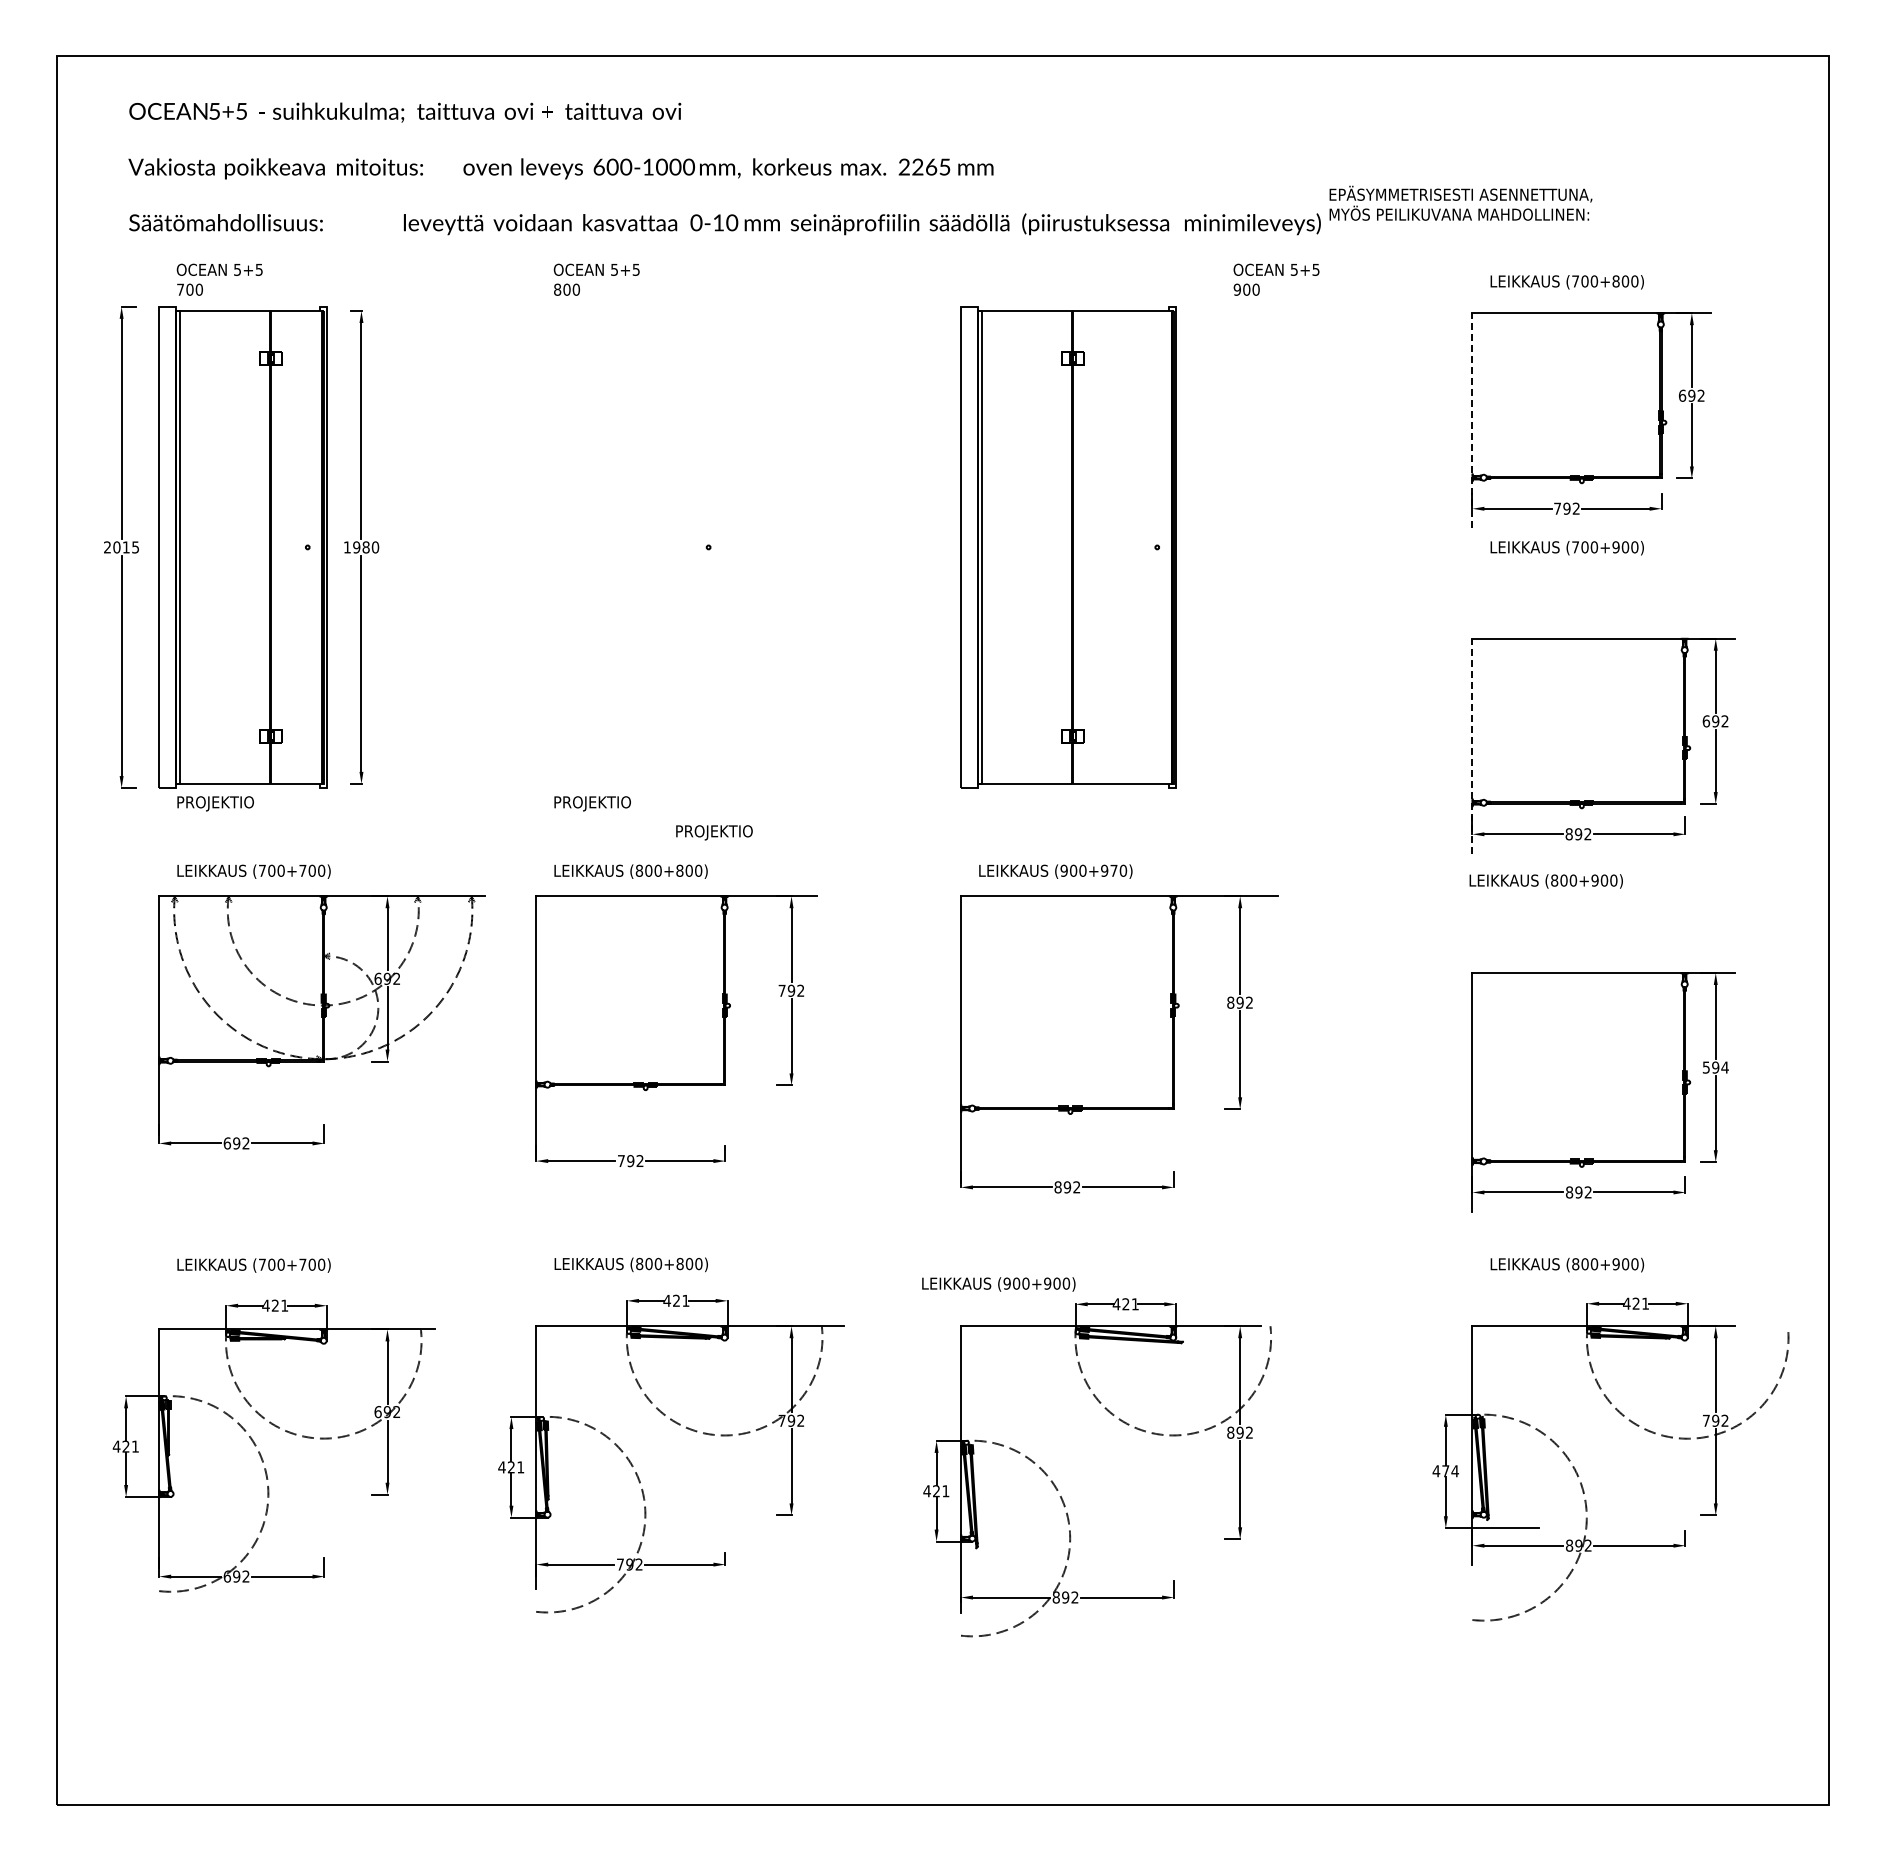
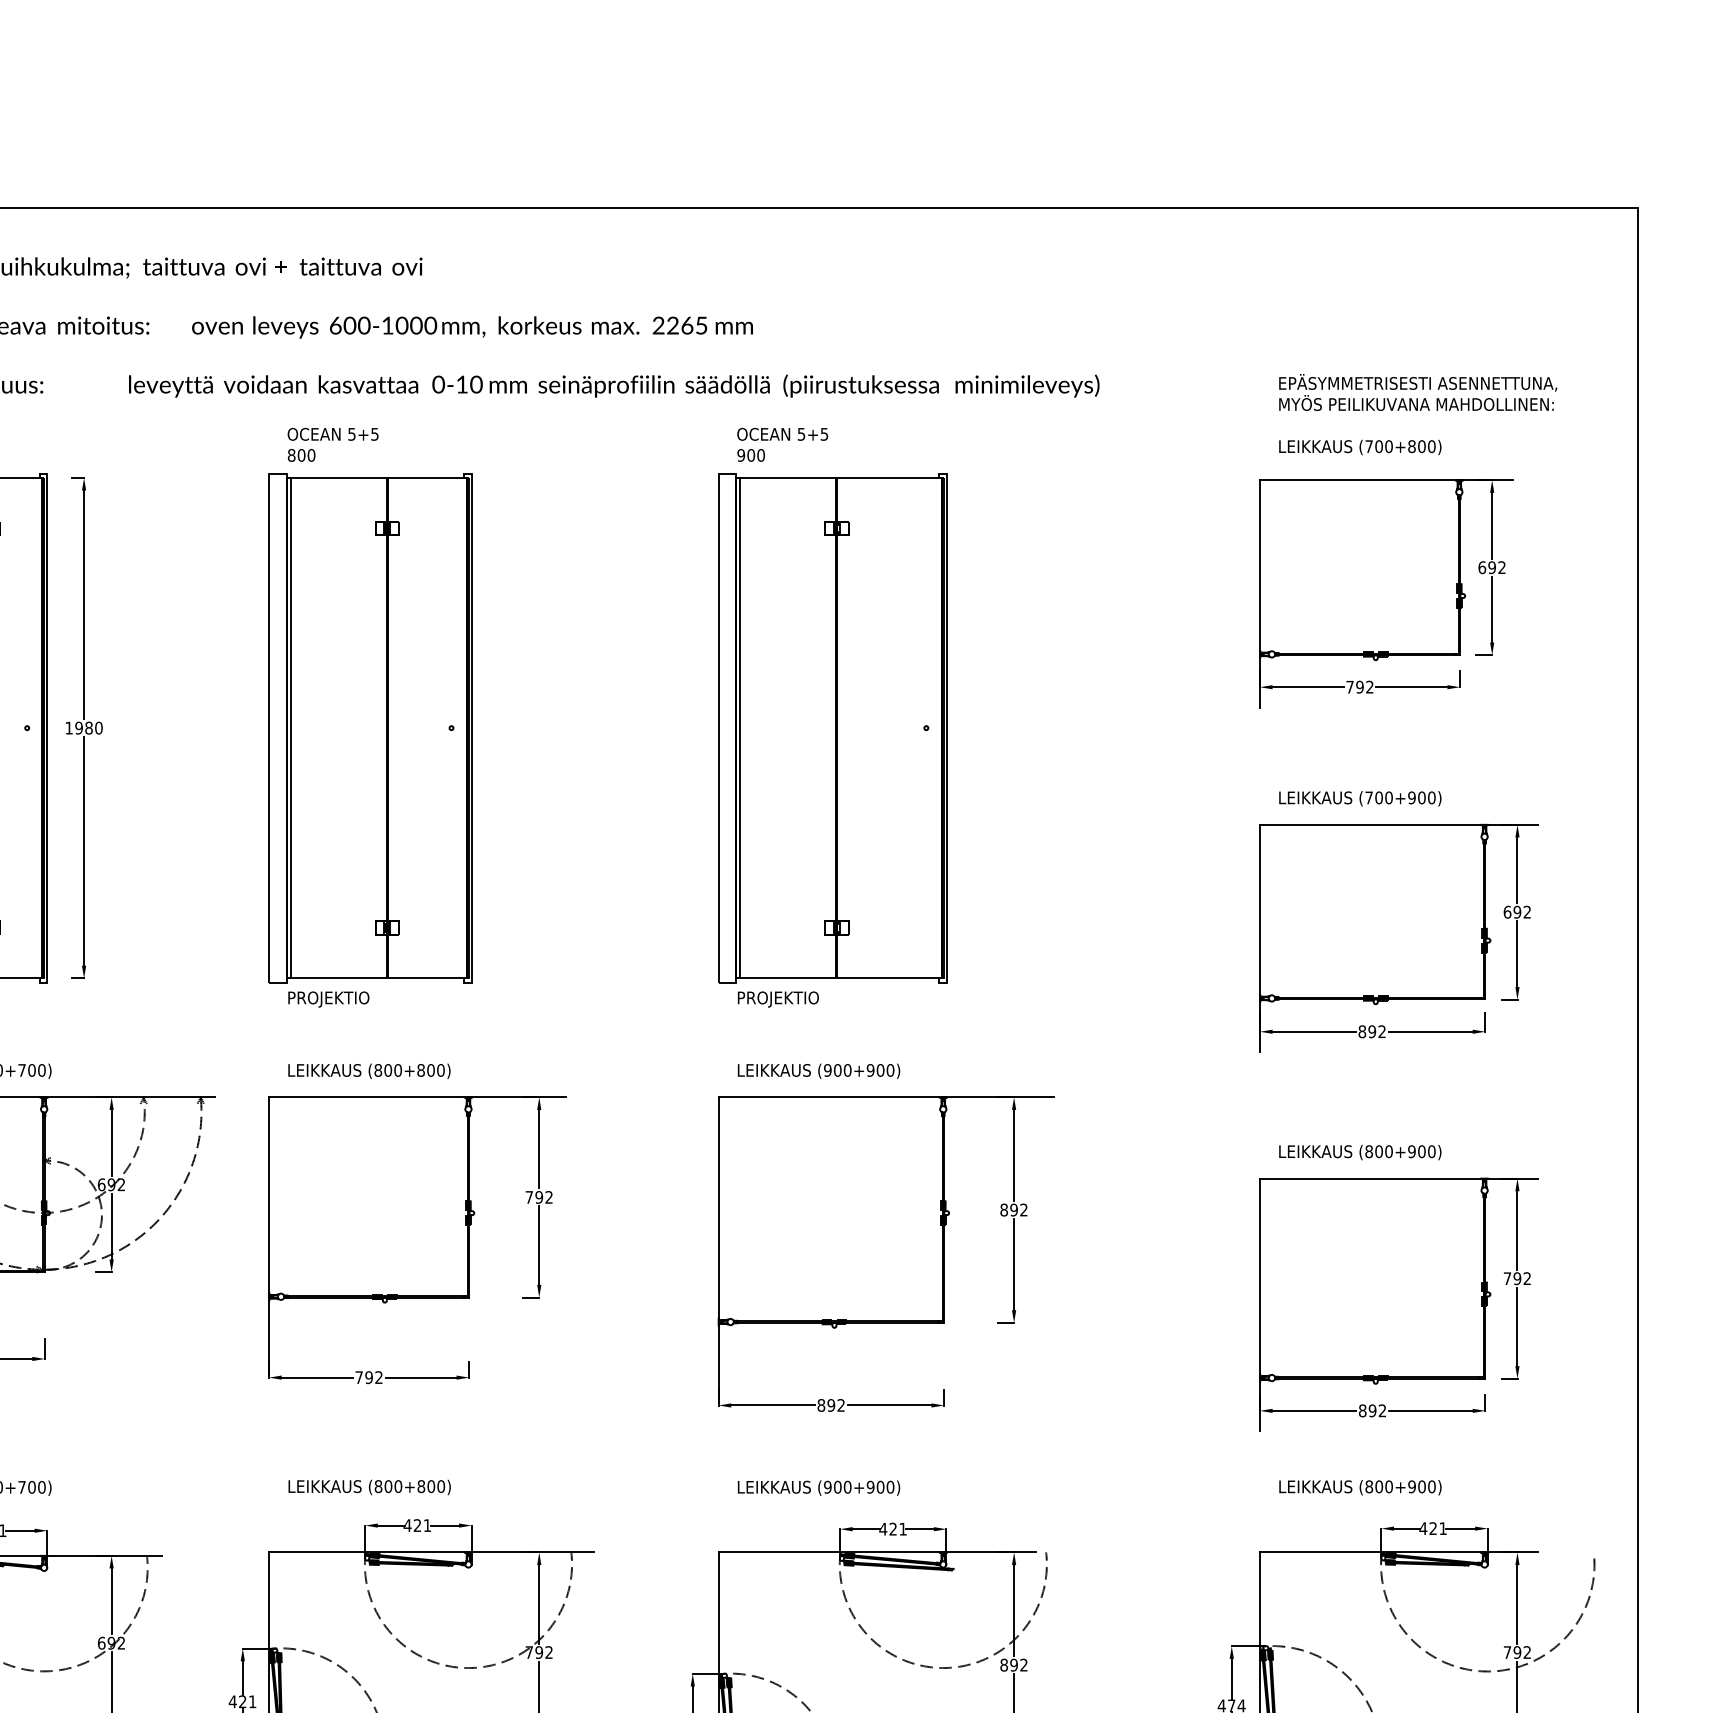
text: (1460, 202) -> (1417, 391), moved
text: (1276, 279) -> (782, 444), moved
line: (1472, 420) -> (1259, 593), dashed -> solid
part: (631, 547) -> (369, 728), added
text: (1566, 548) -> (1359, 799), moved
line: (1472, 745) -> (1259, 937), dashed -> solid
text: (714, 832) -> (778, 999), moved
text: (1113, 870) -> (880, 1070), (900+970) -> (900+900)
text: (1545, 881) -> (1359, 1152), moved
text: (1715, 1067) -> (1517, 1278), 594 -> 792
text: (998, 1284) -> (818, 1488), moved

